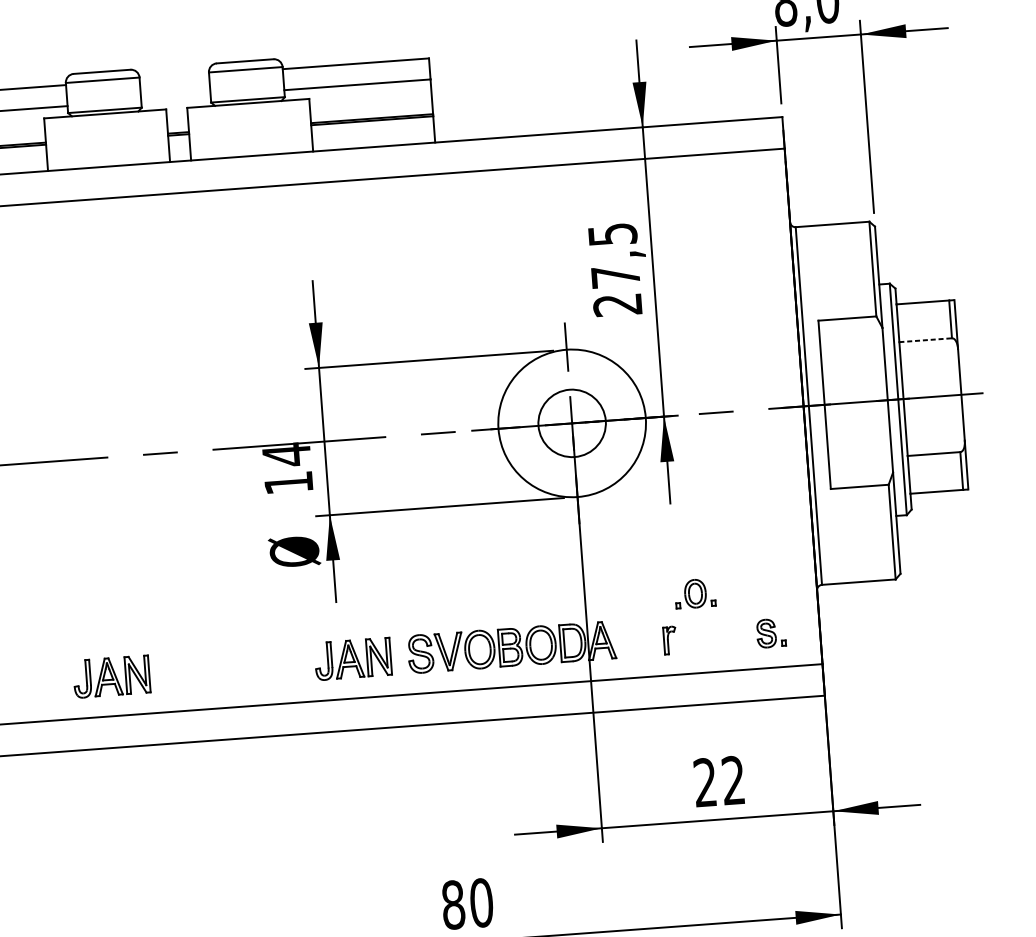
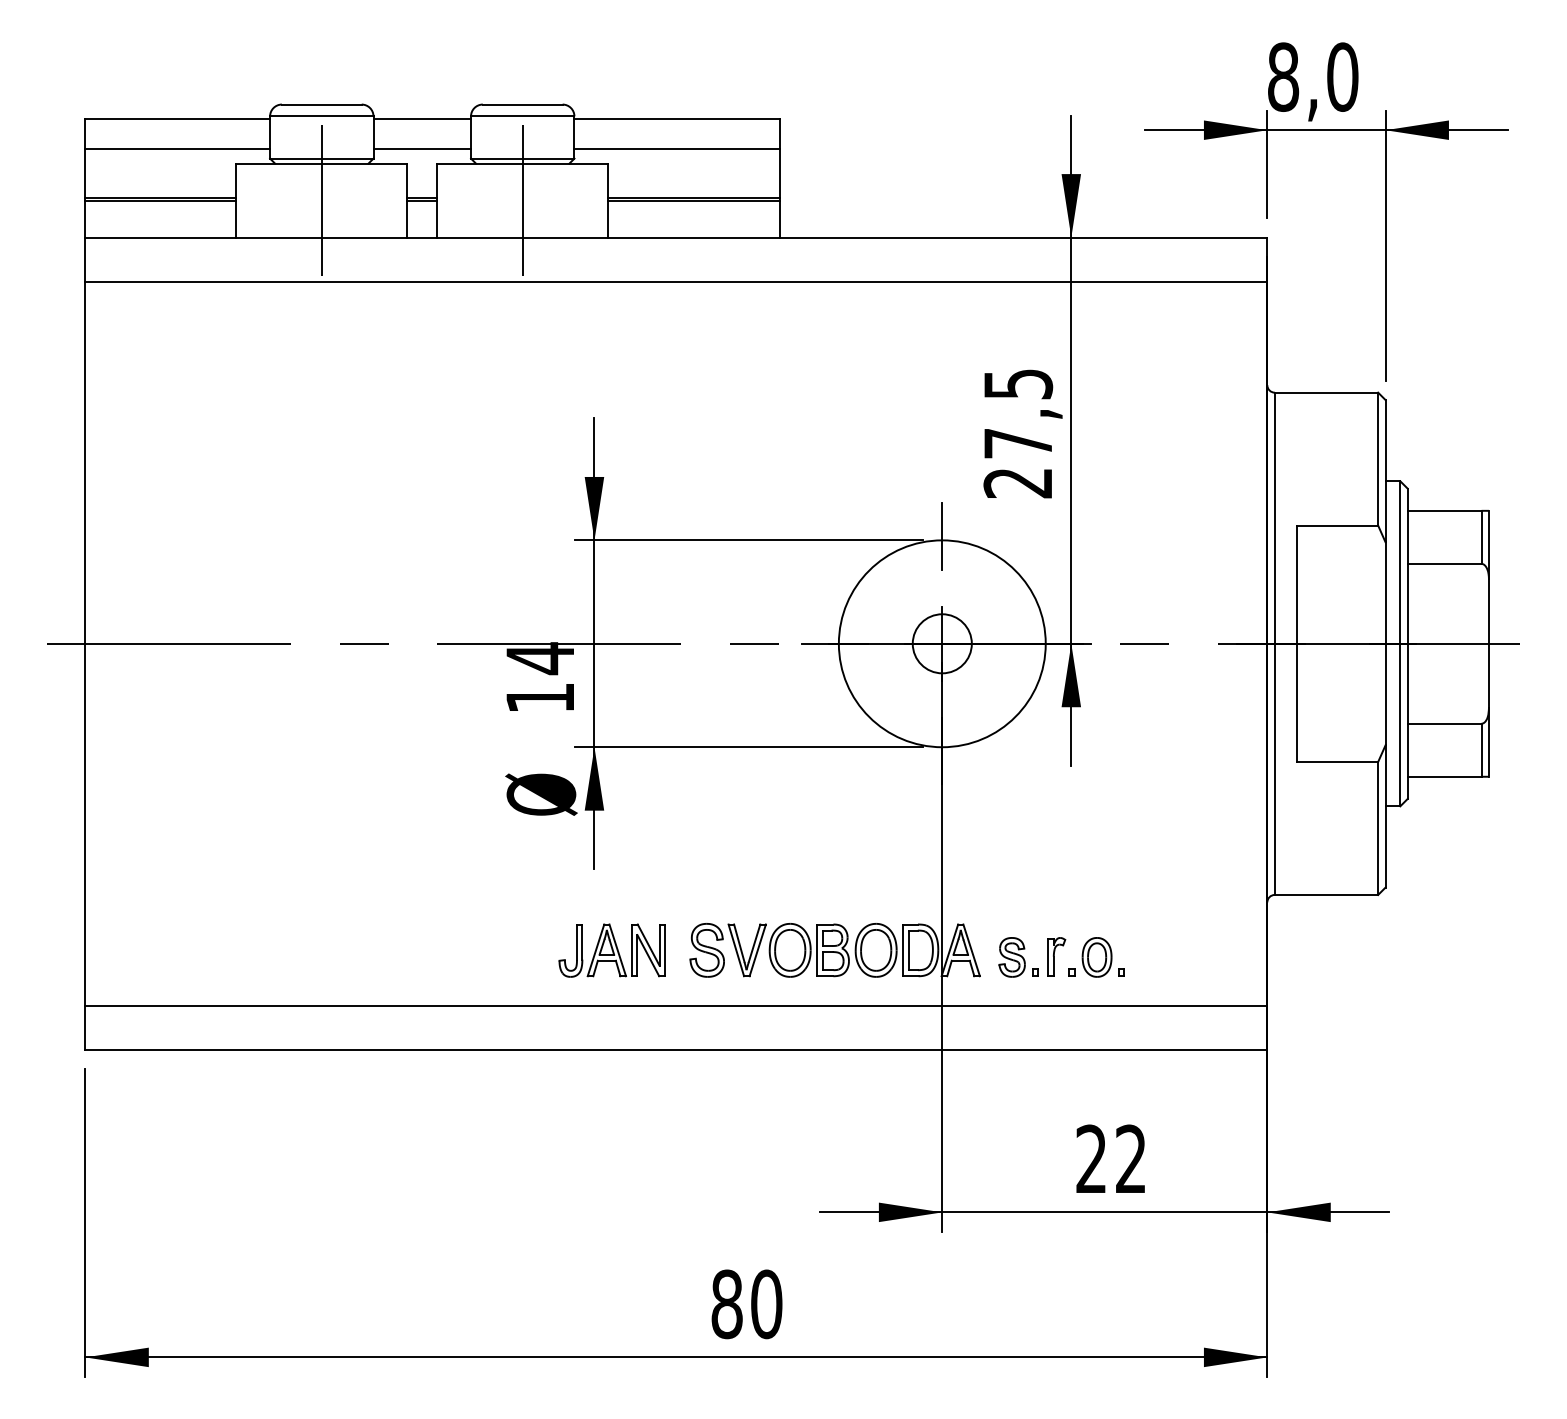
line: (174, 77) -> (422, 119), added
line: (176, 97) -> (422, 148), added
line: (250, 129) -> (522, 200), added
line: (106, 140) -> (321, 200), added
line: (925, 339) -> (1444, 563), dashed -> solid
circle: (571, 423) -> (941, 643), size x0.62
part: (695, 593) -> (1096, 957), moved
part: (770, 633) -> (1018, 957), moved
part: (111, 676) -> (272, 950), removed

